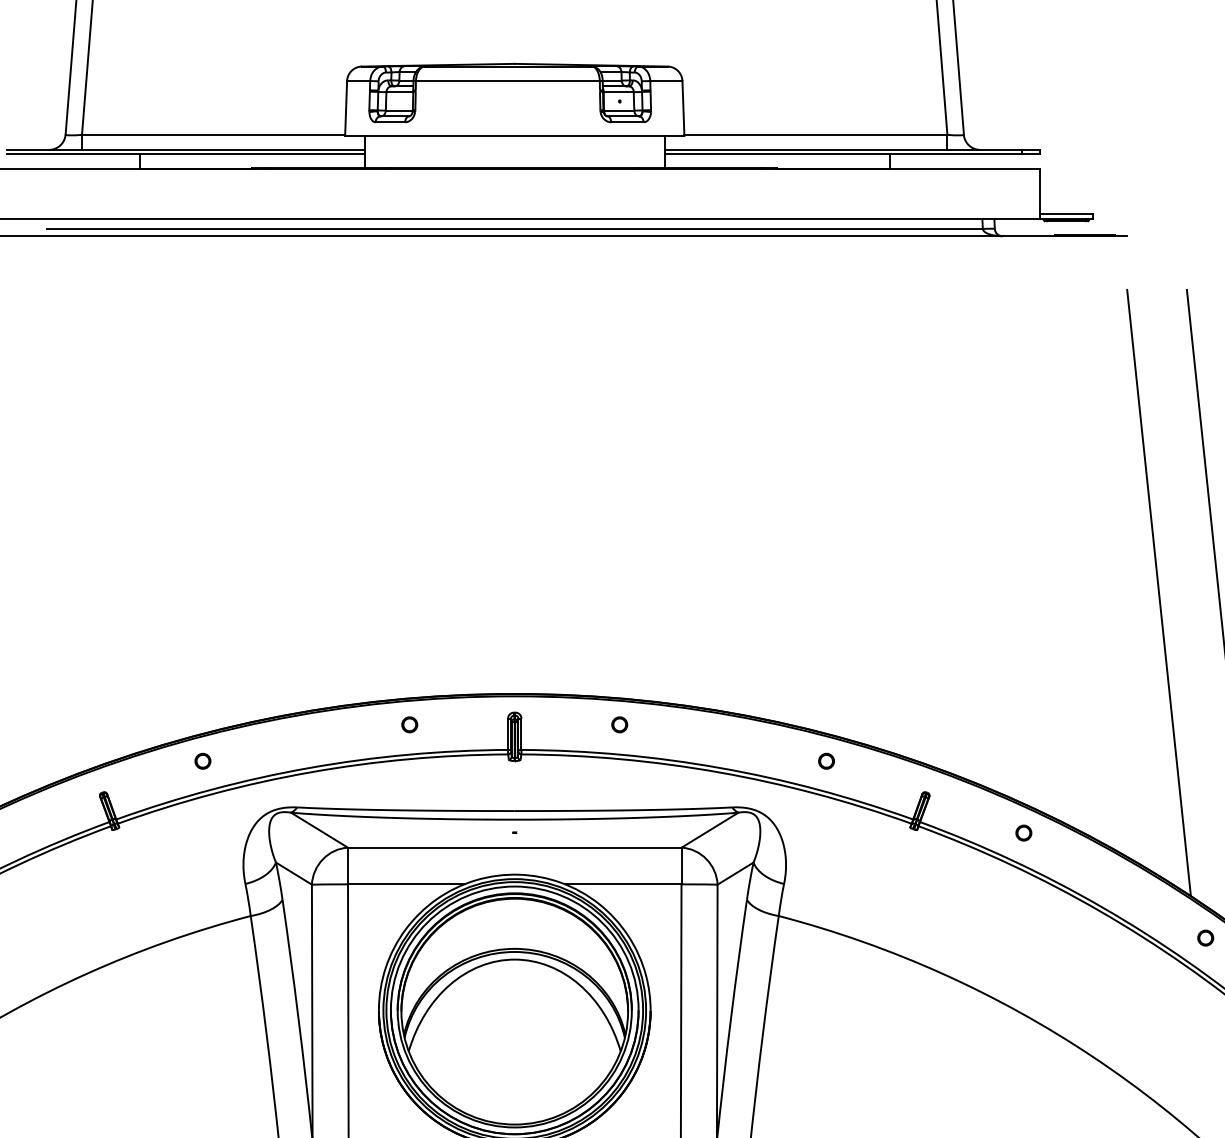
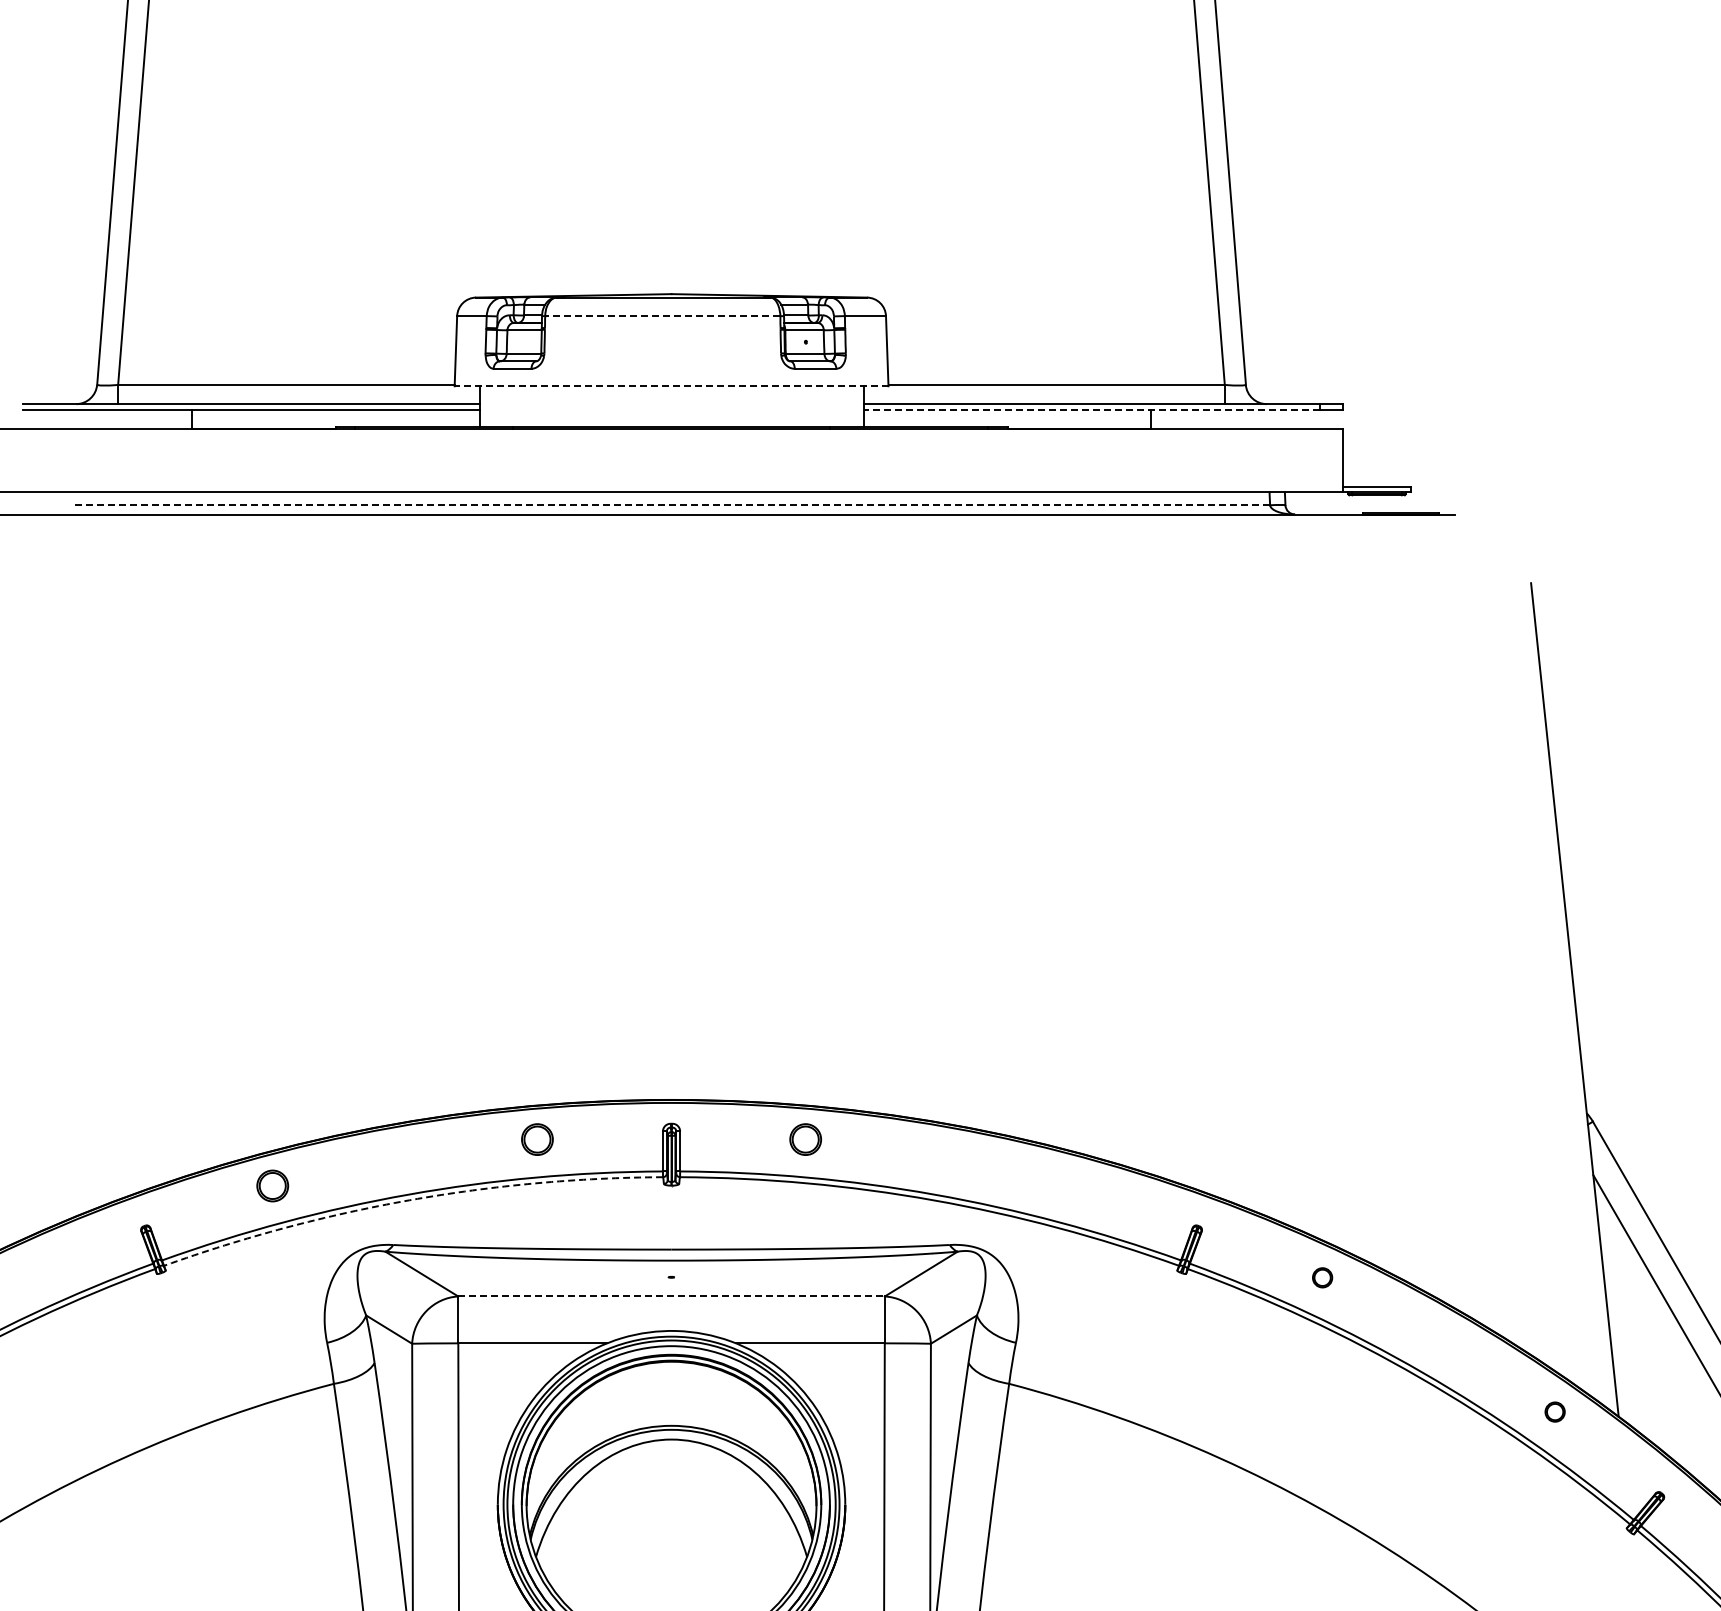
line: (507, 81) -> (662, 316), solid -> dashed
line: (514, 136) -> (671, 386), solid -> dashed
line: (843, 154) -> (1091, 409), solid -> dashed
line: (514, 229) -> (671, 505), solid -> dashed
line: (1159, 592) -> (1495, 970), removed
part: (409, 724) -> (536, 1138), size x1.6
part: (619, 724) -> (805, 1138), size x1.6
circle: (202, 760) -> (272, 1185), size x1.6
circle: (825, 760) -> (1069, 1185), removed
arc: (309, 772) -> (409, 1200), solid -> dashed
line: (515, 847) -> (672, 1296), solid -> dashed

